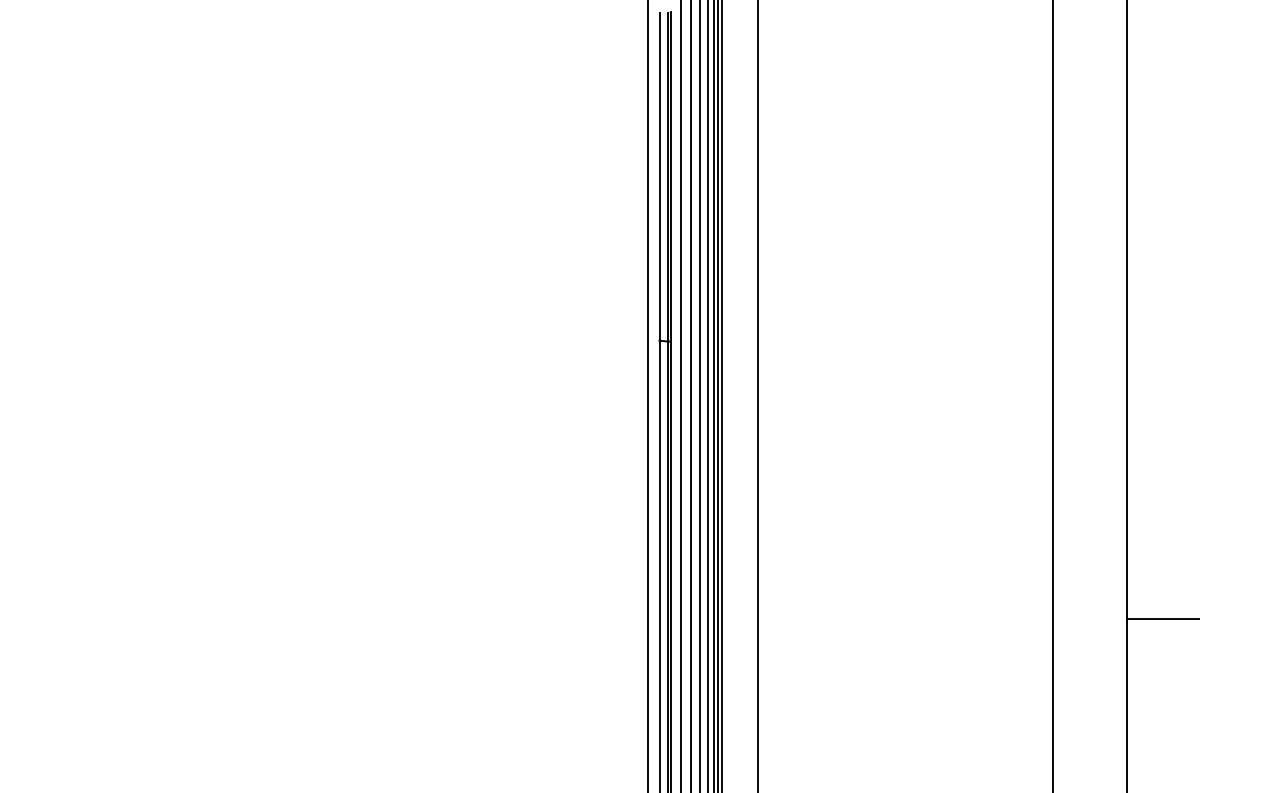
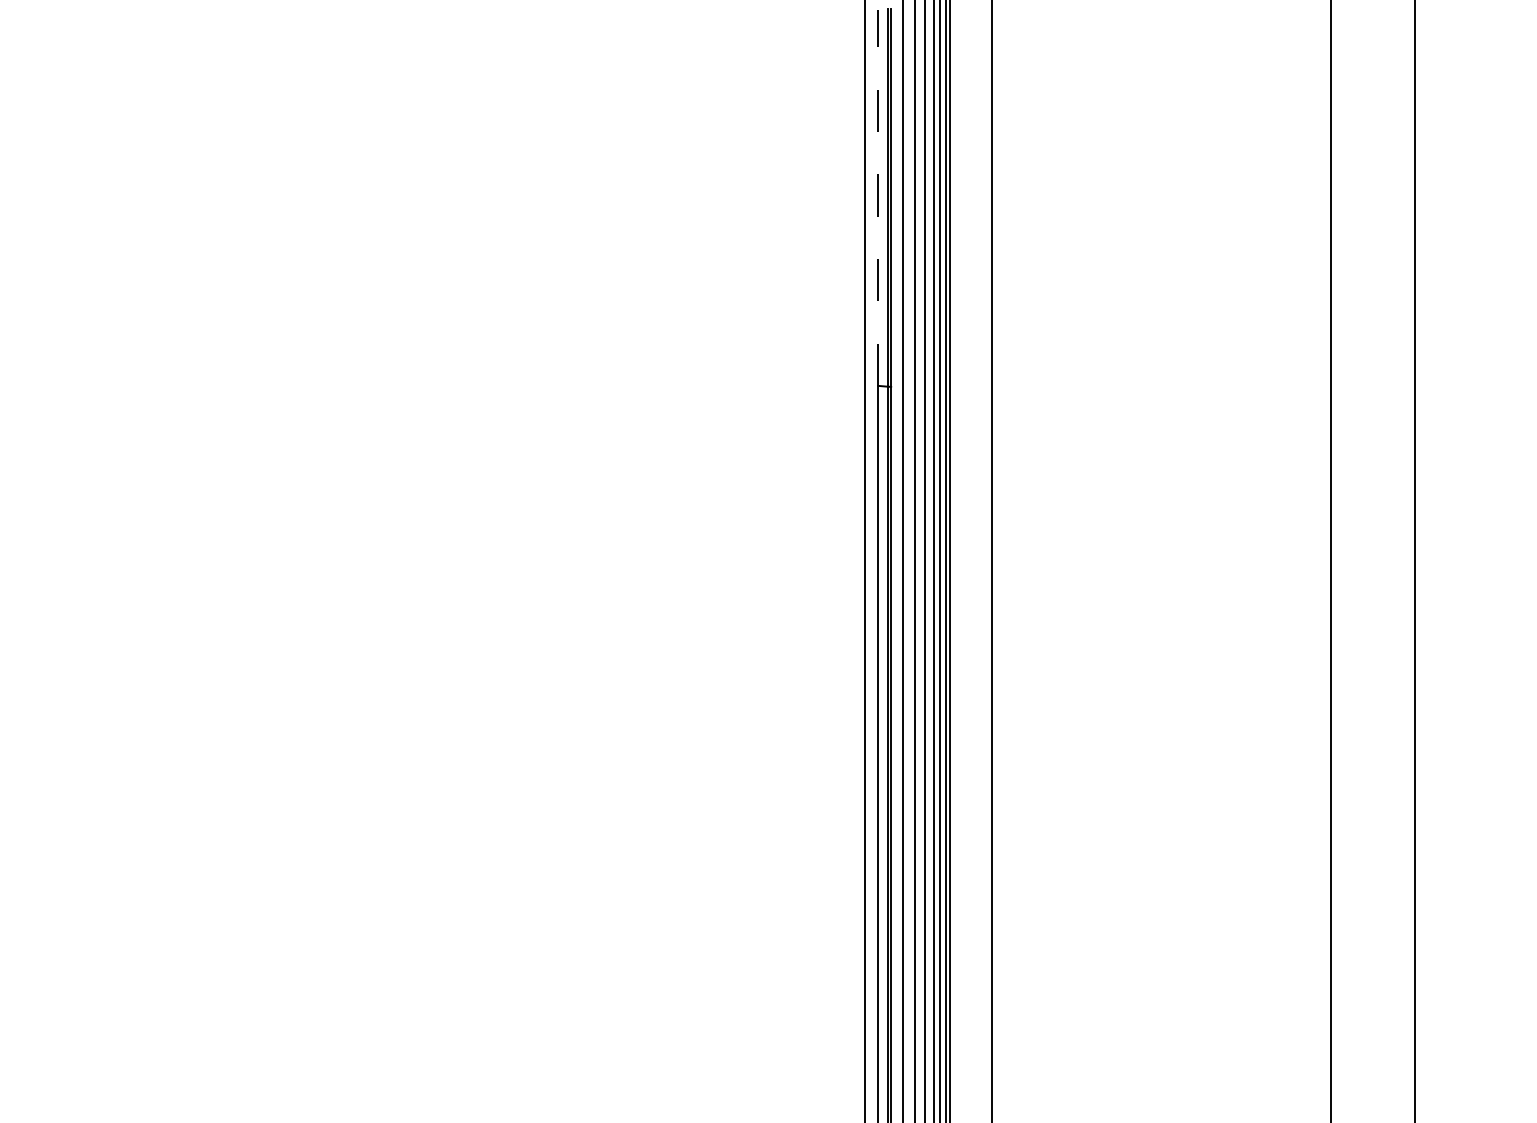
line: (659, 176) -> (878, 197), solid -> dashed
line: (1162, 618) -> (1456, 705), removed

